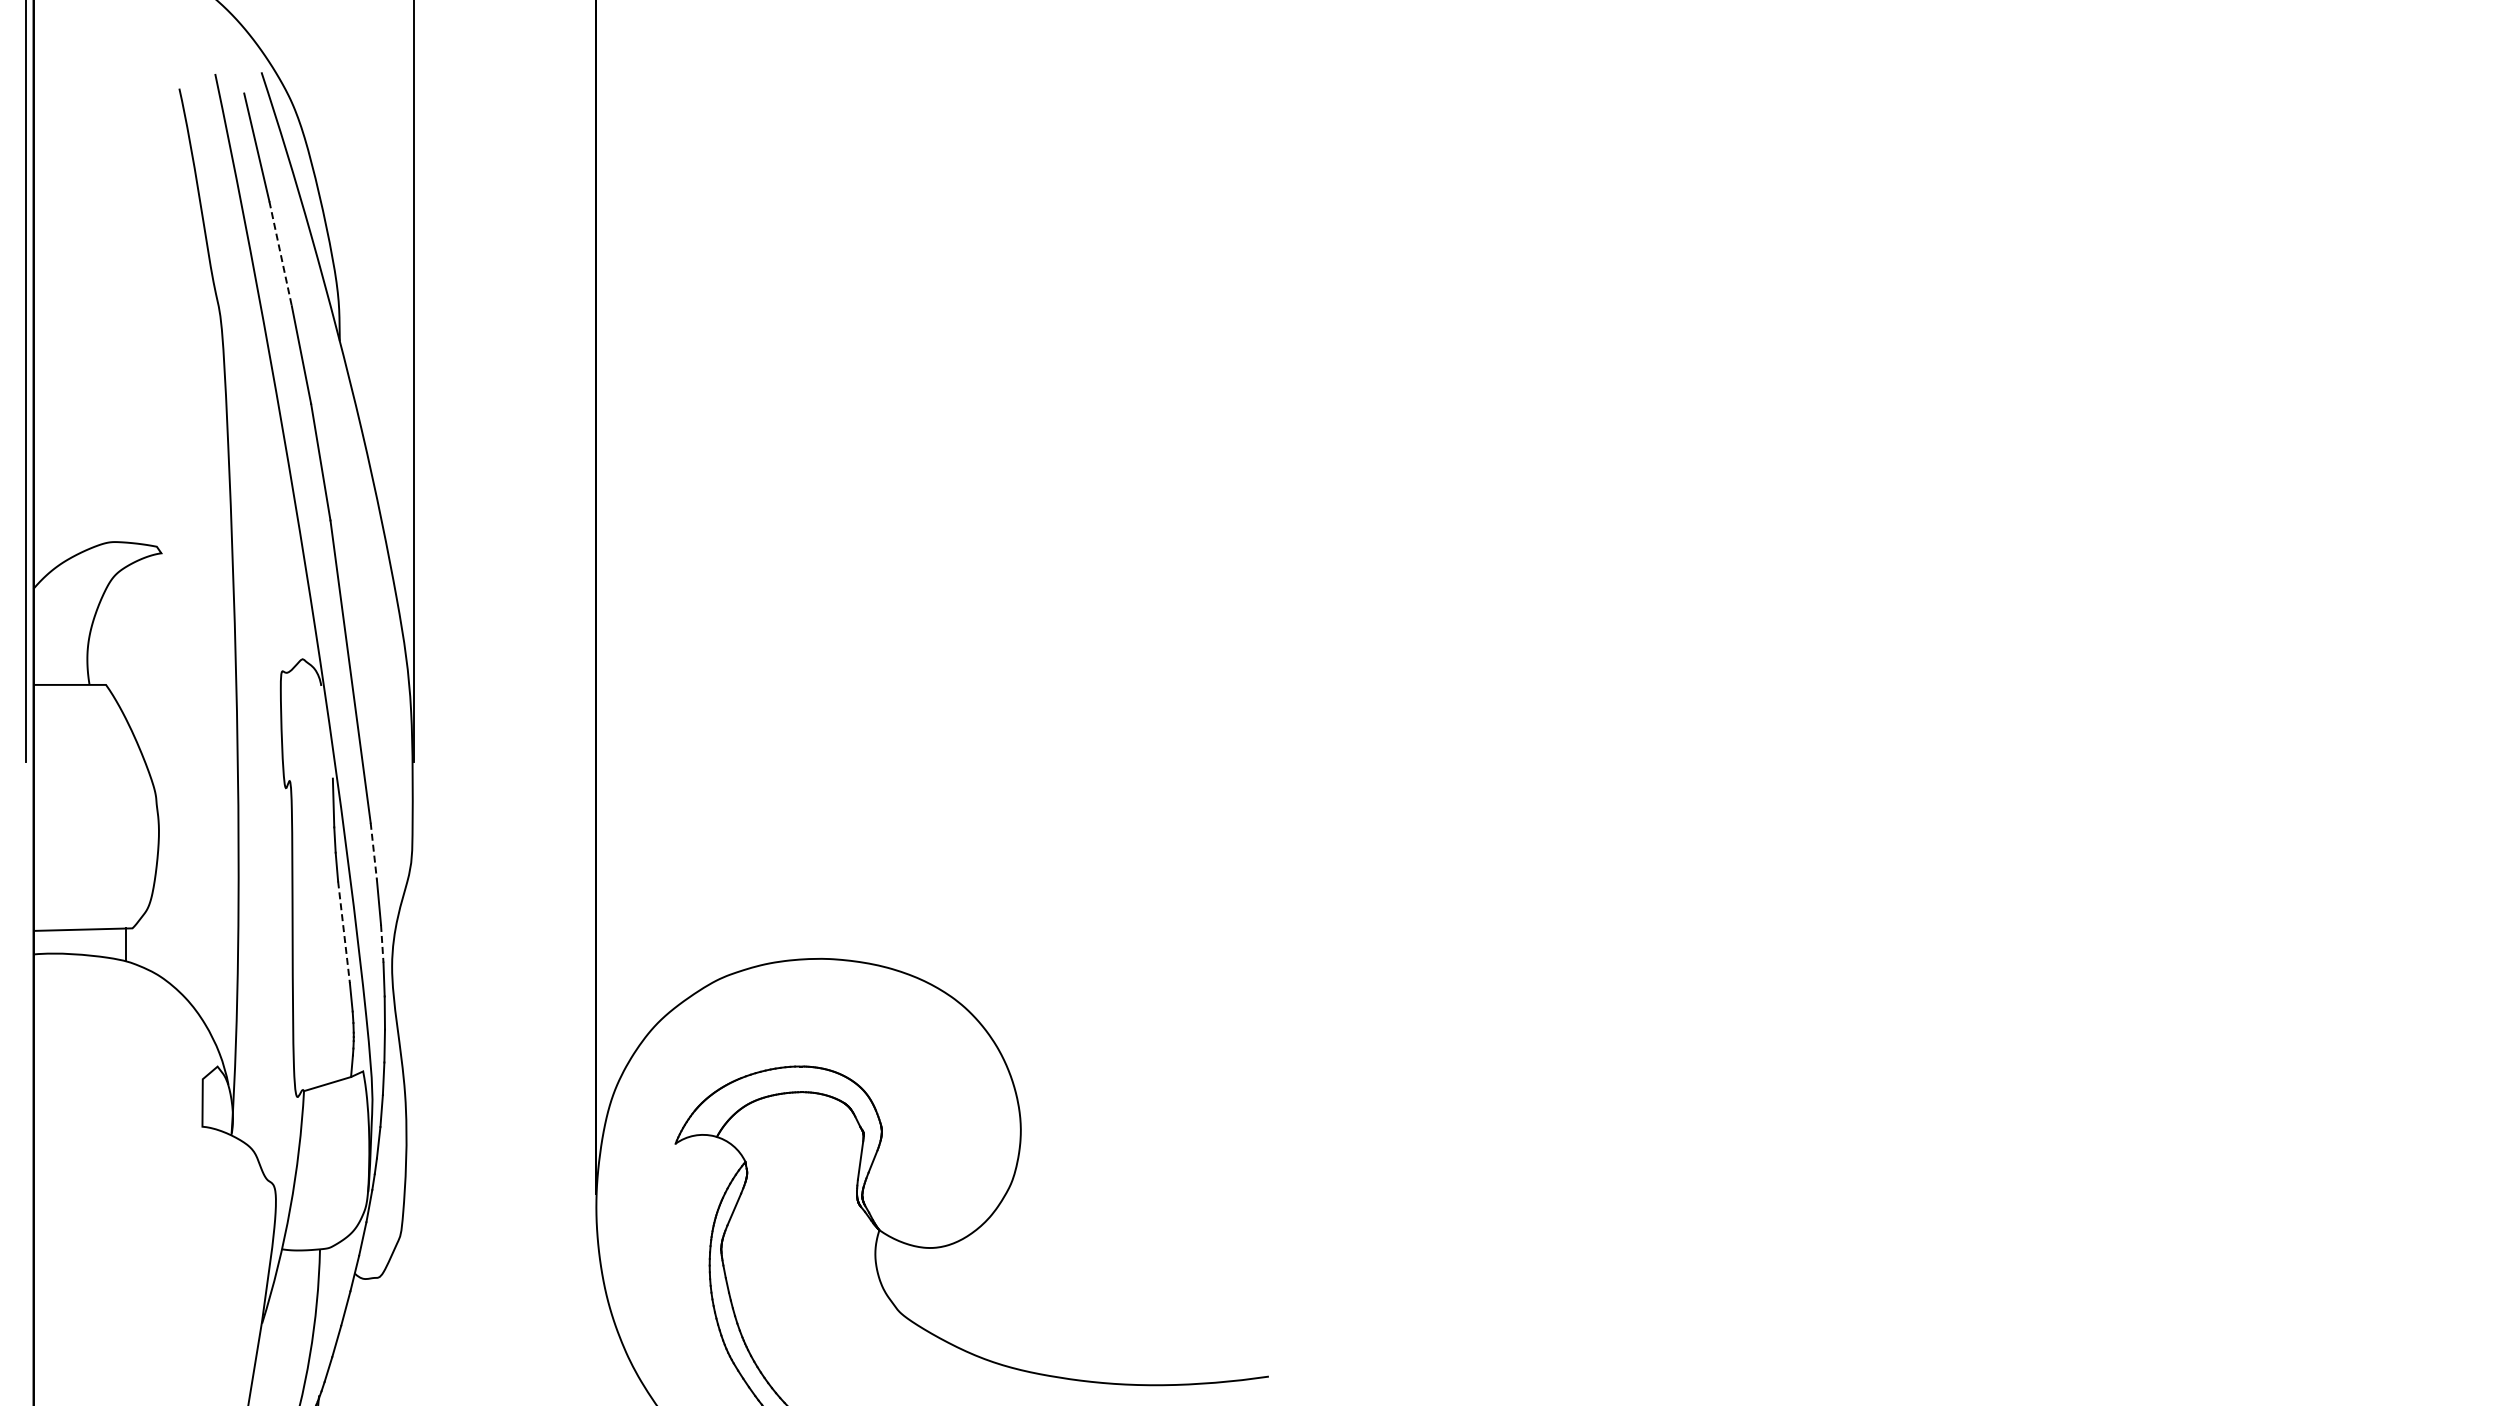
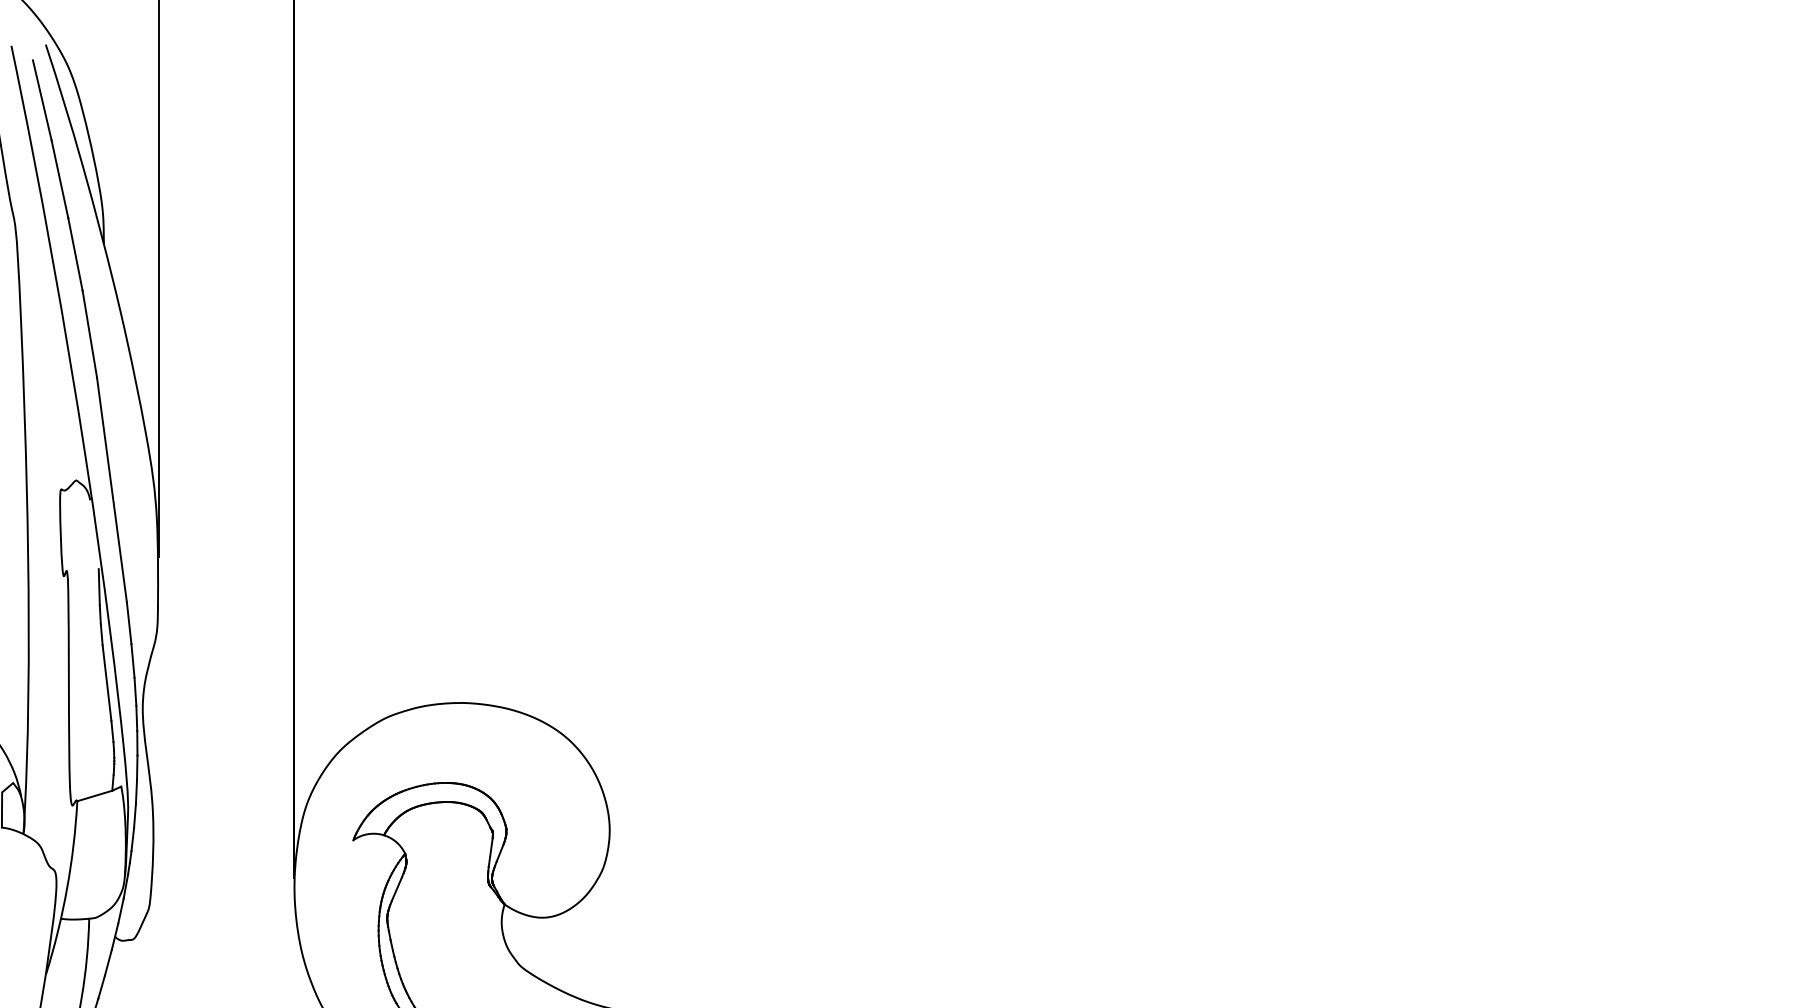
line: (280, 253) -> (59, 179), dashed -> solid
line: (373, 851) -> (128, 623), dashed -> solid
line: (344, 932) -> (107, 683), dashed -> solid
line: (382, 943) -> (135, 691), dashed -> solid

